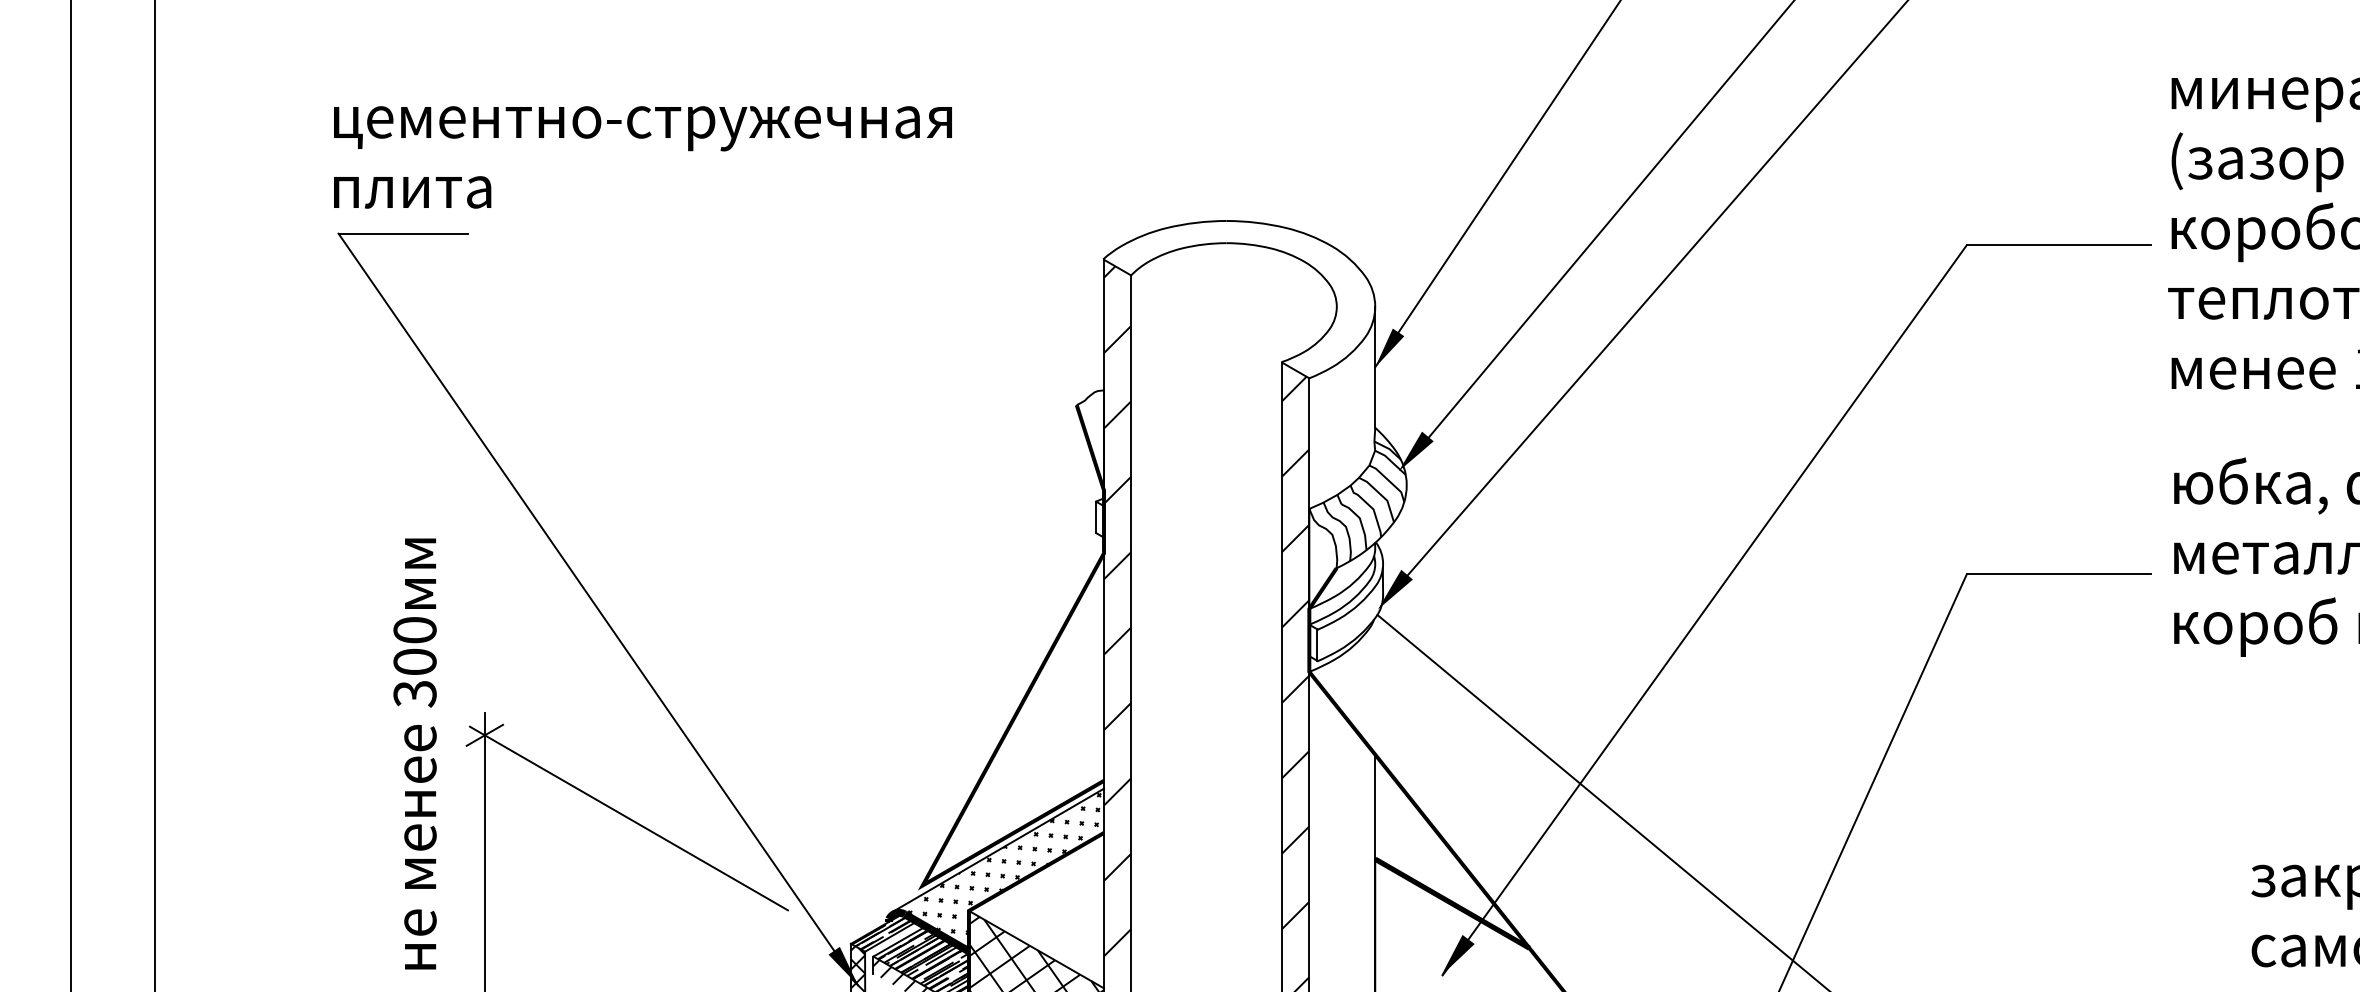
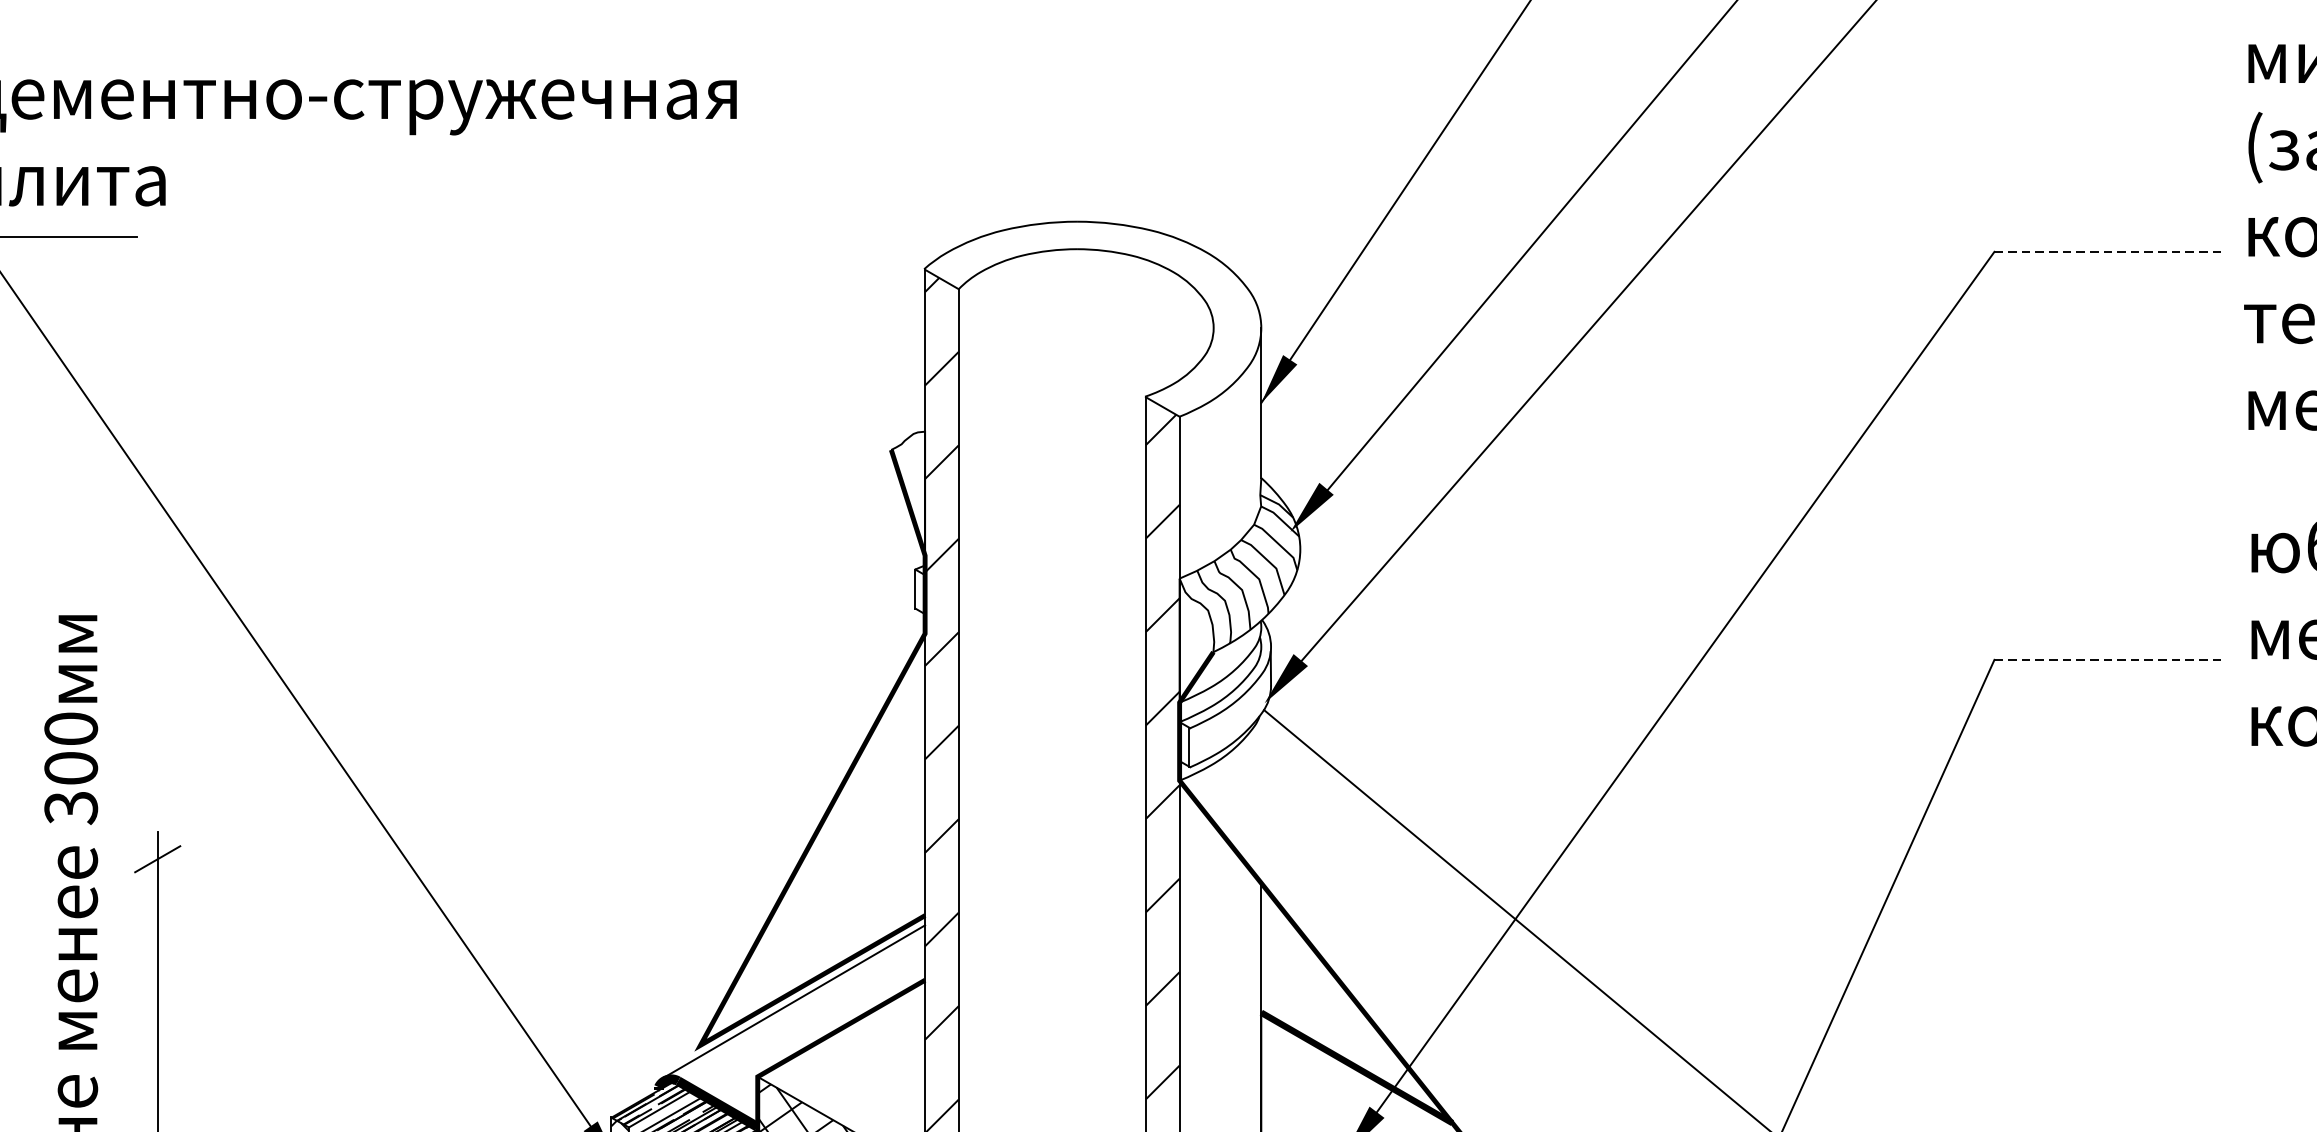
line: (2058, 245) -> (2108, 252), solid -> dashed
line: (2058, 574) -> (2108, 659), solid -> dashed
line: (628, 818) -> (335, 962), removed
hatch: (997, 871) -> (793, 1028), removed

